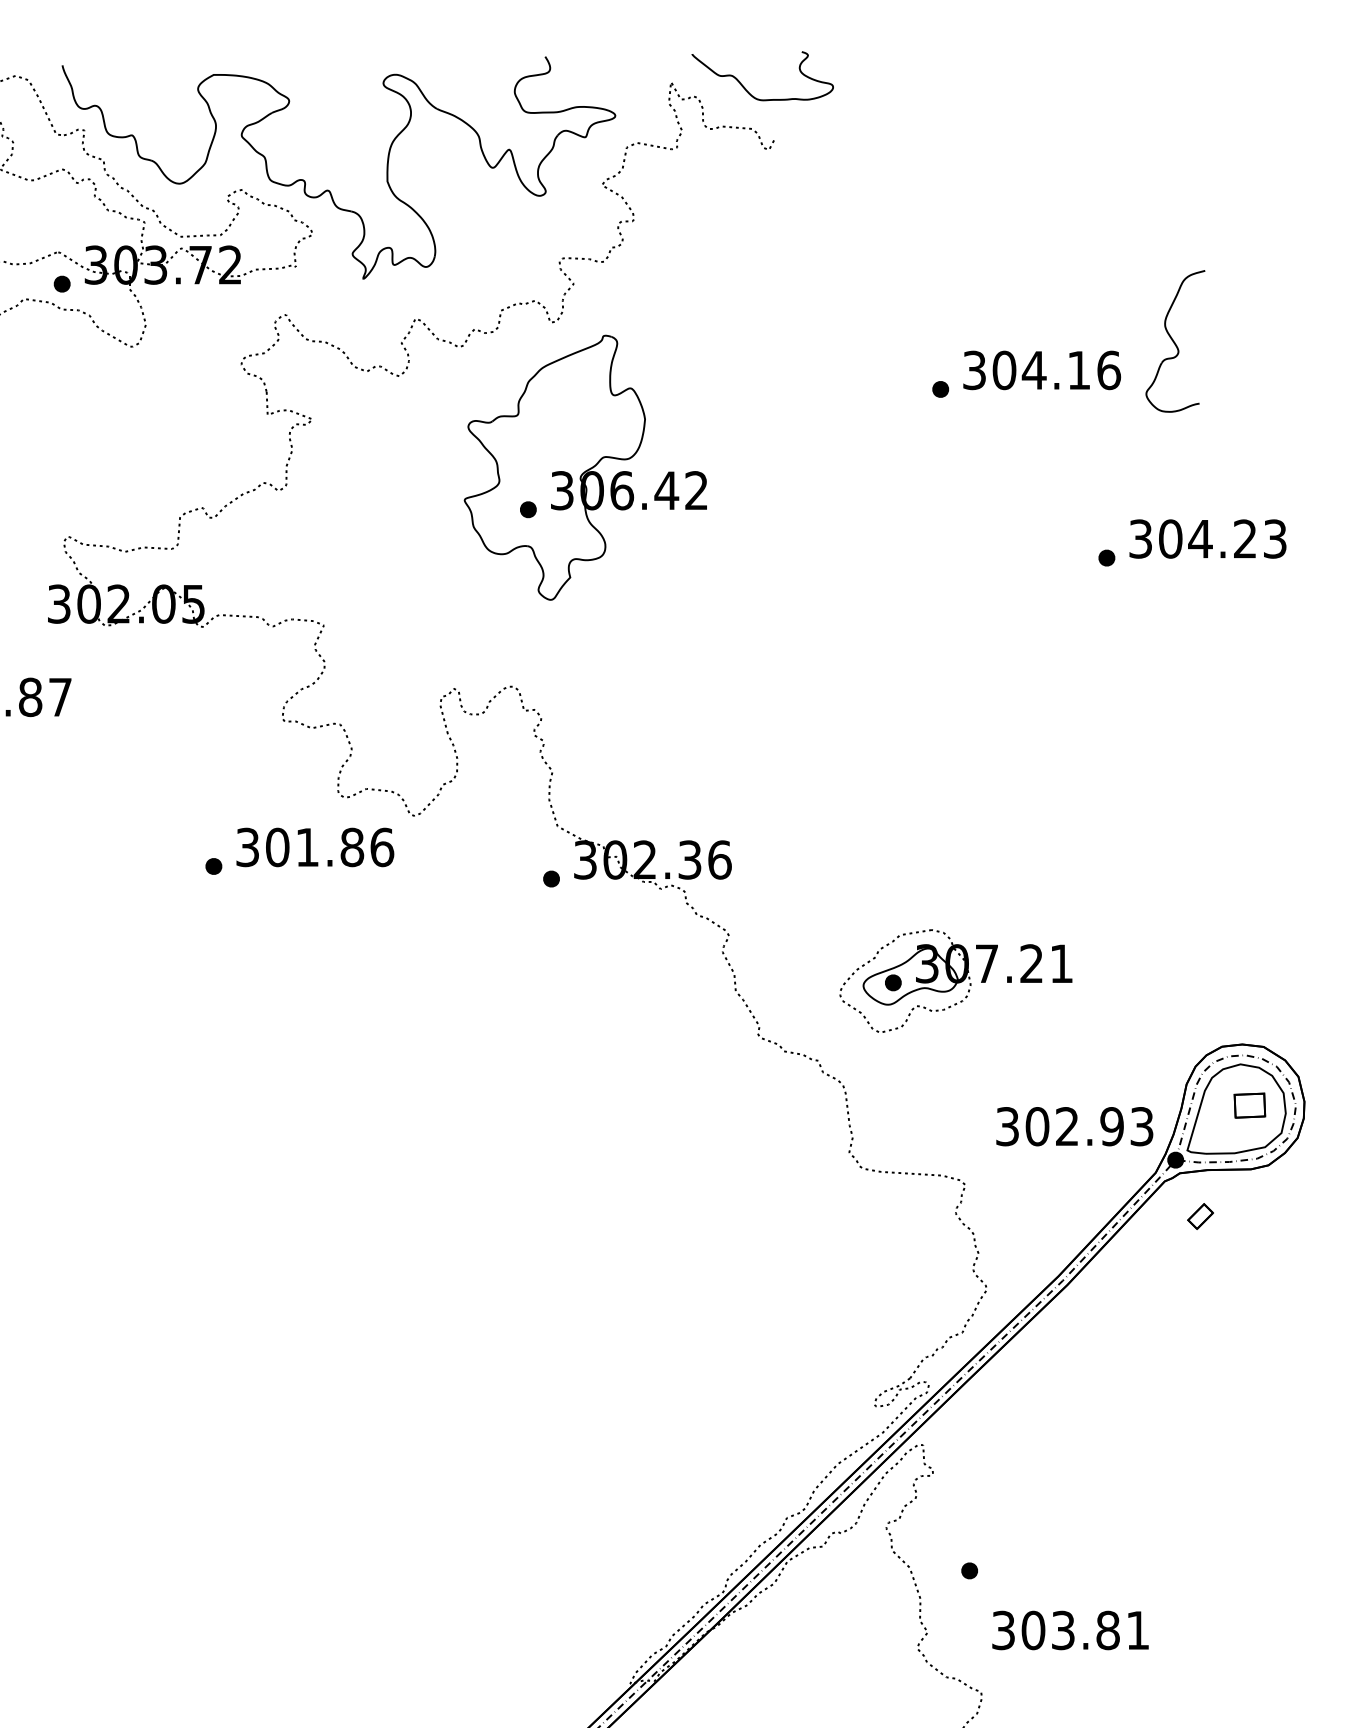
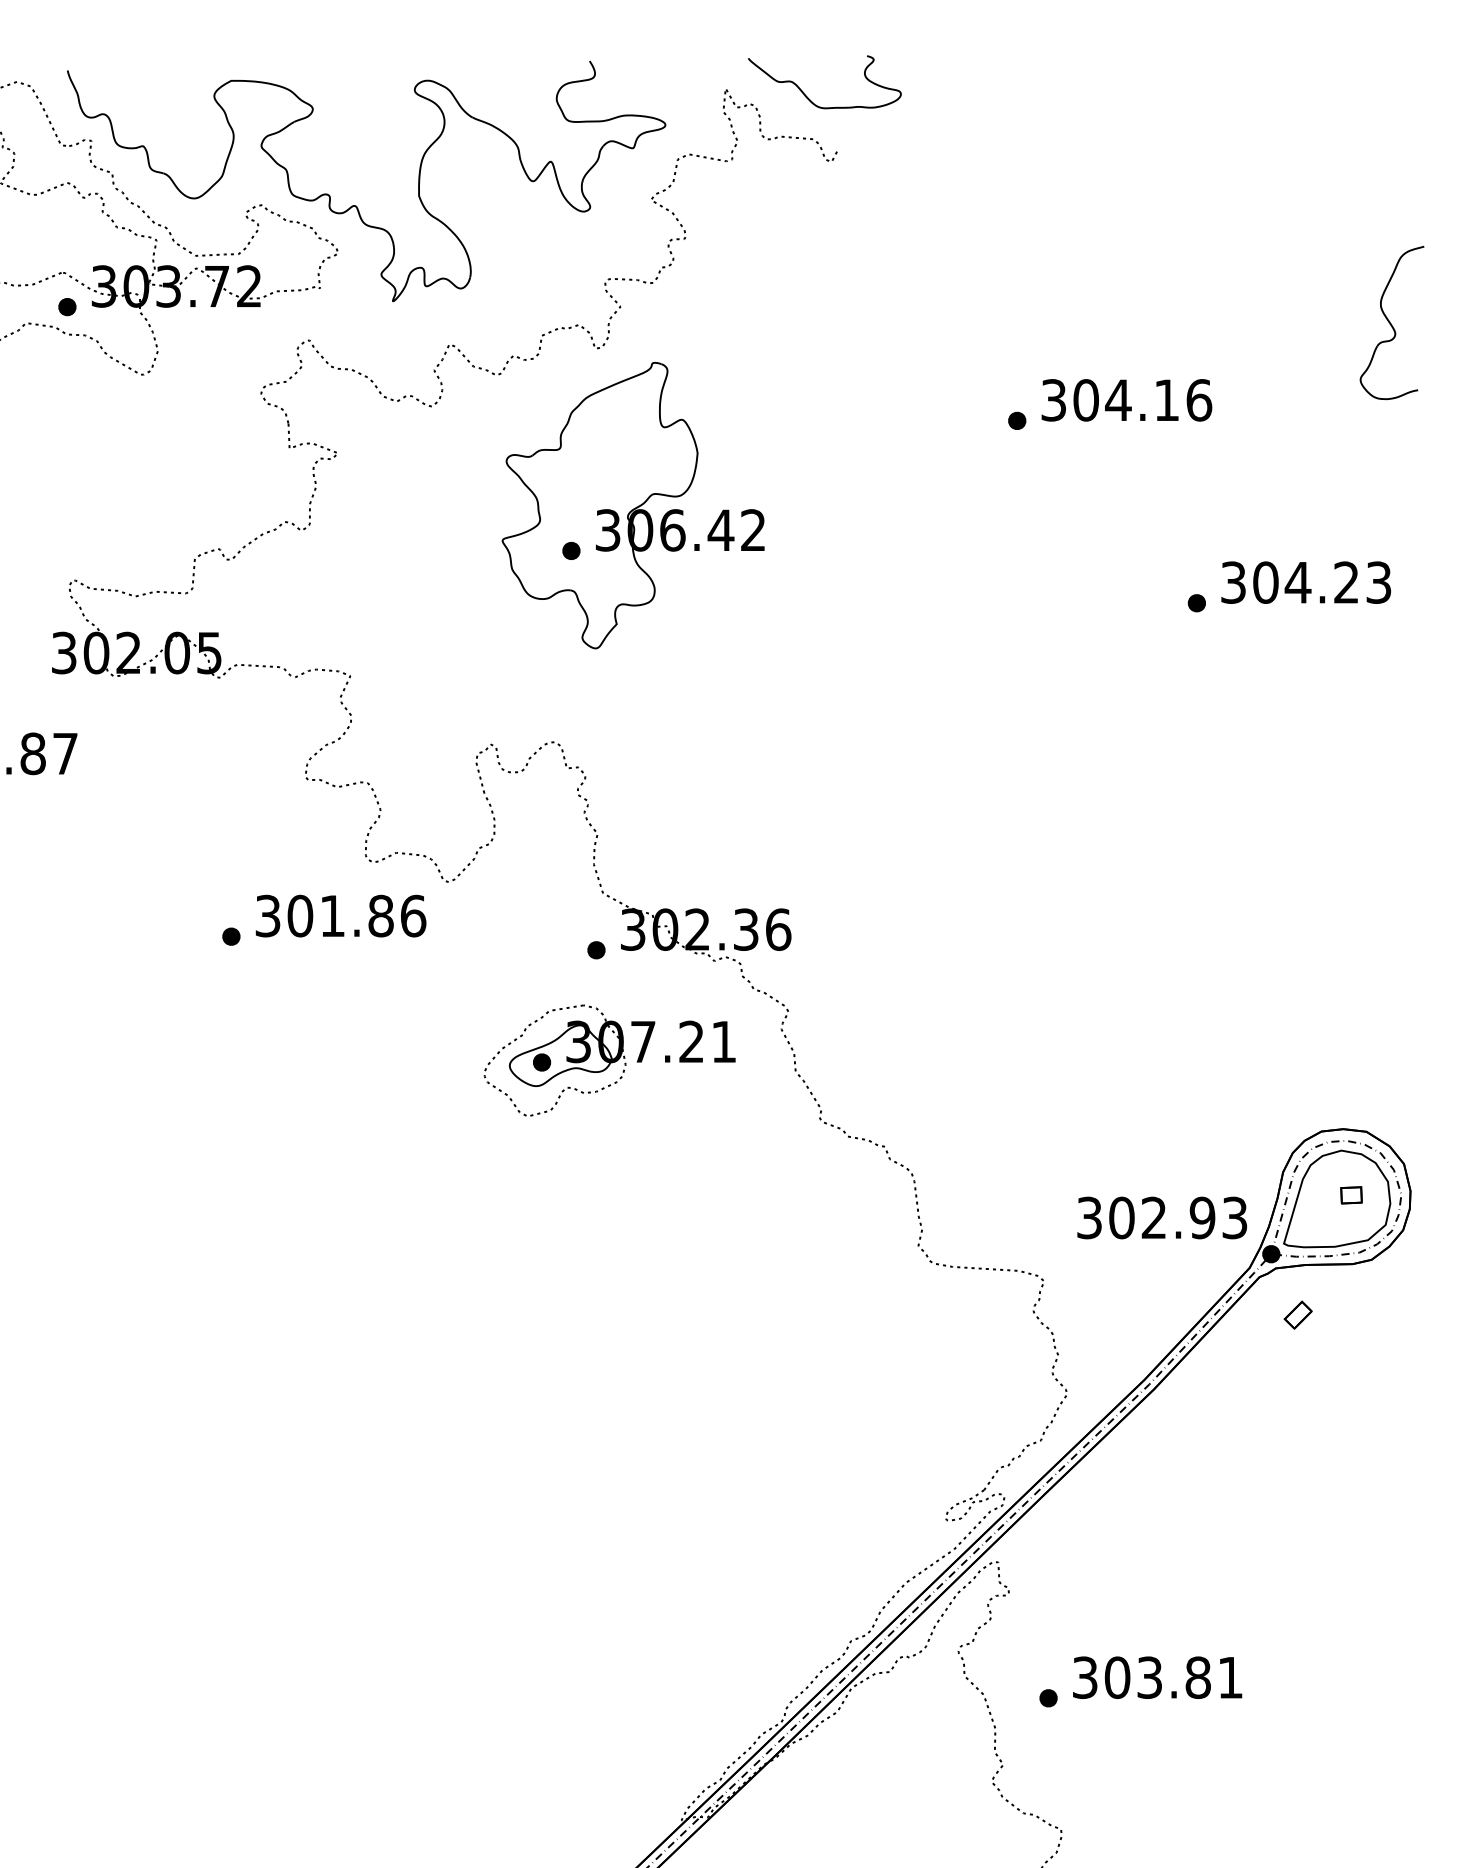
part: (1174, 340) -> (1391, 322), moved
part: (955, 980) -> (609, 1060), moved
part: (1249, 1105) -> (1351, 1195), size x0.62
text: (1070, 1630) -> (1157, 1677), moved

